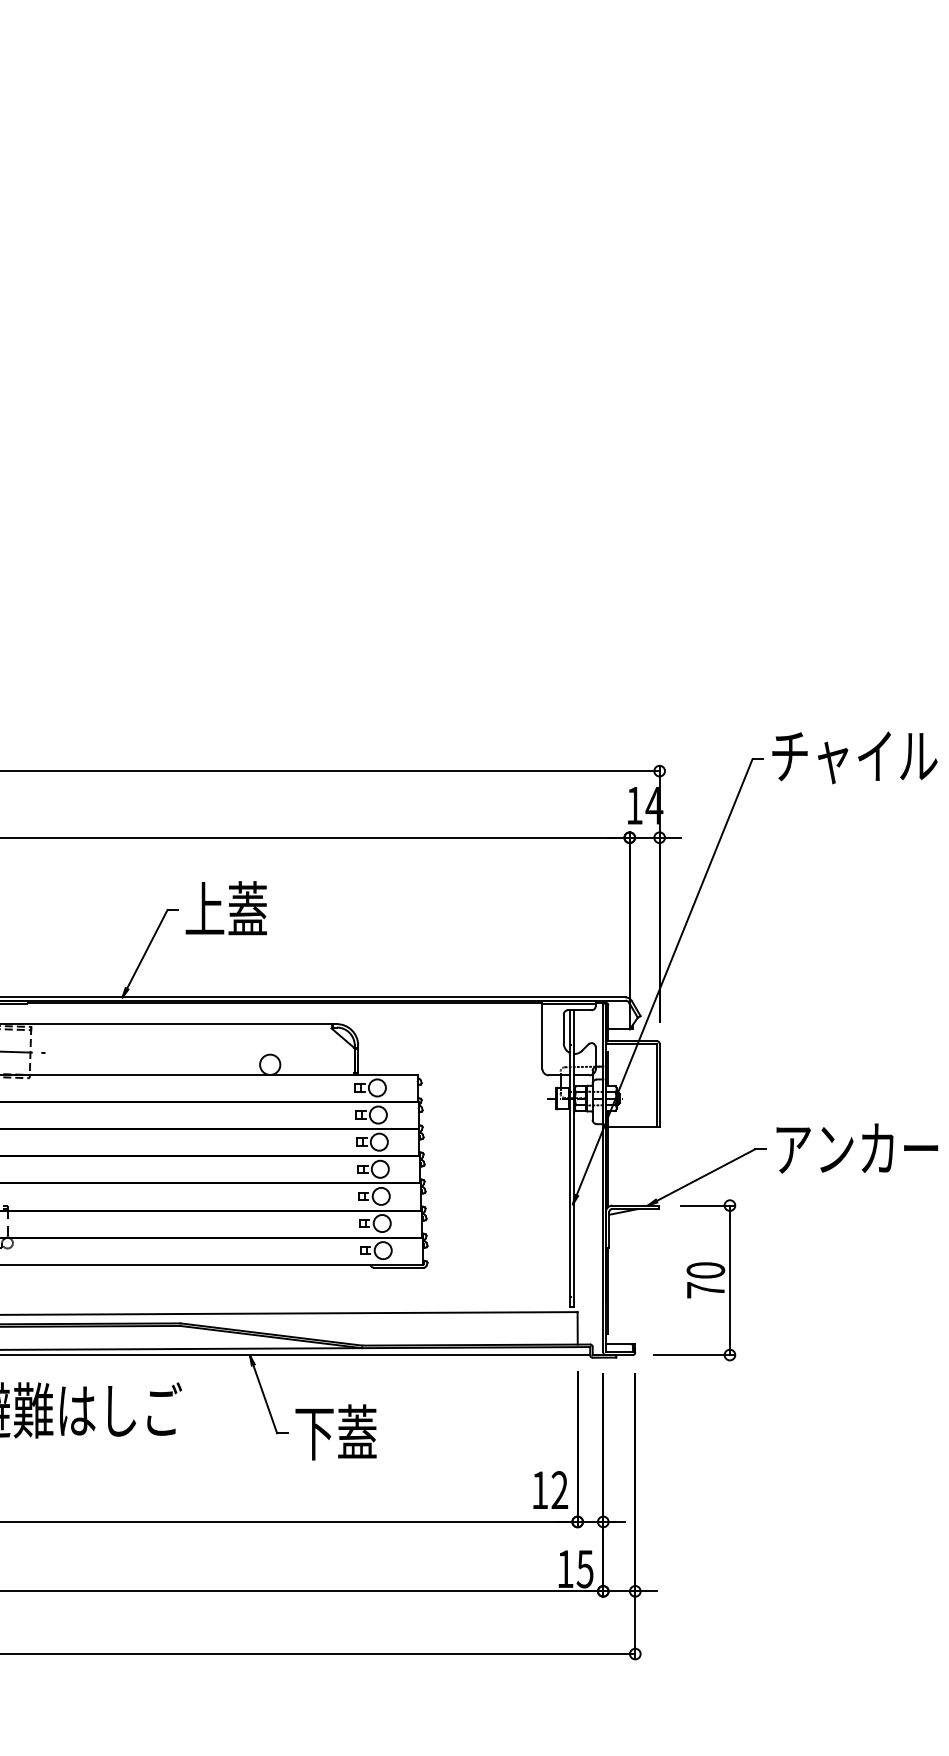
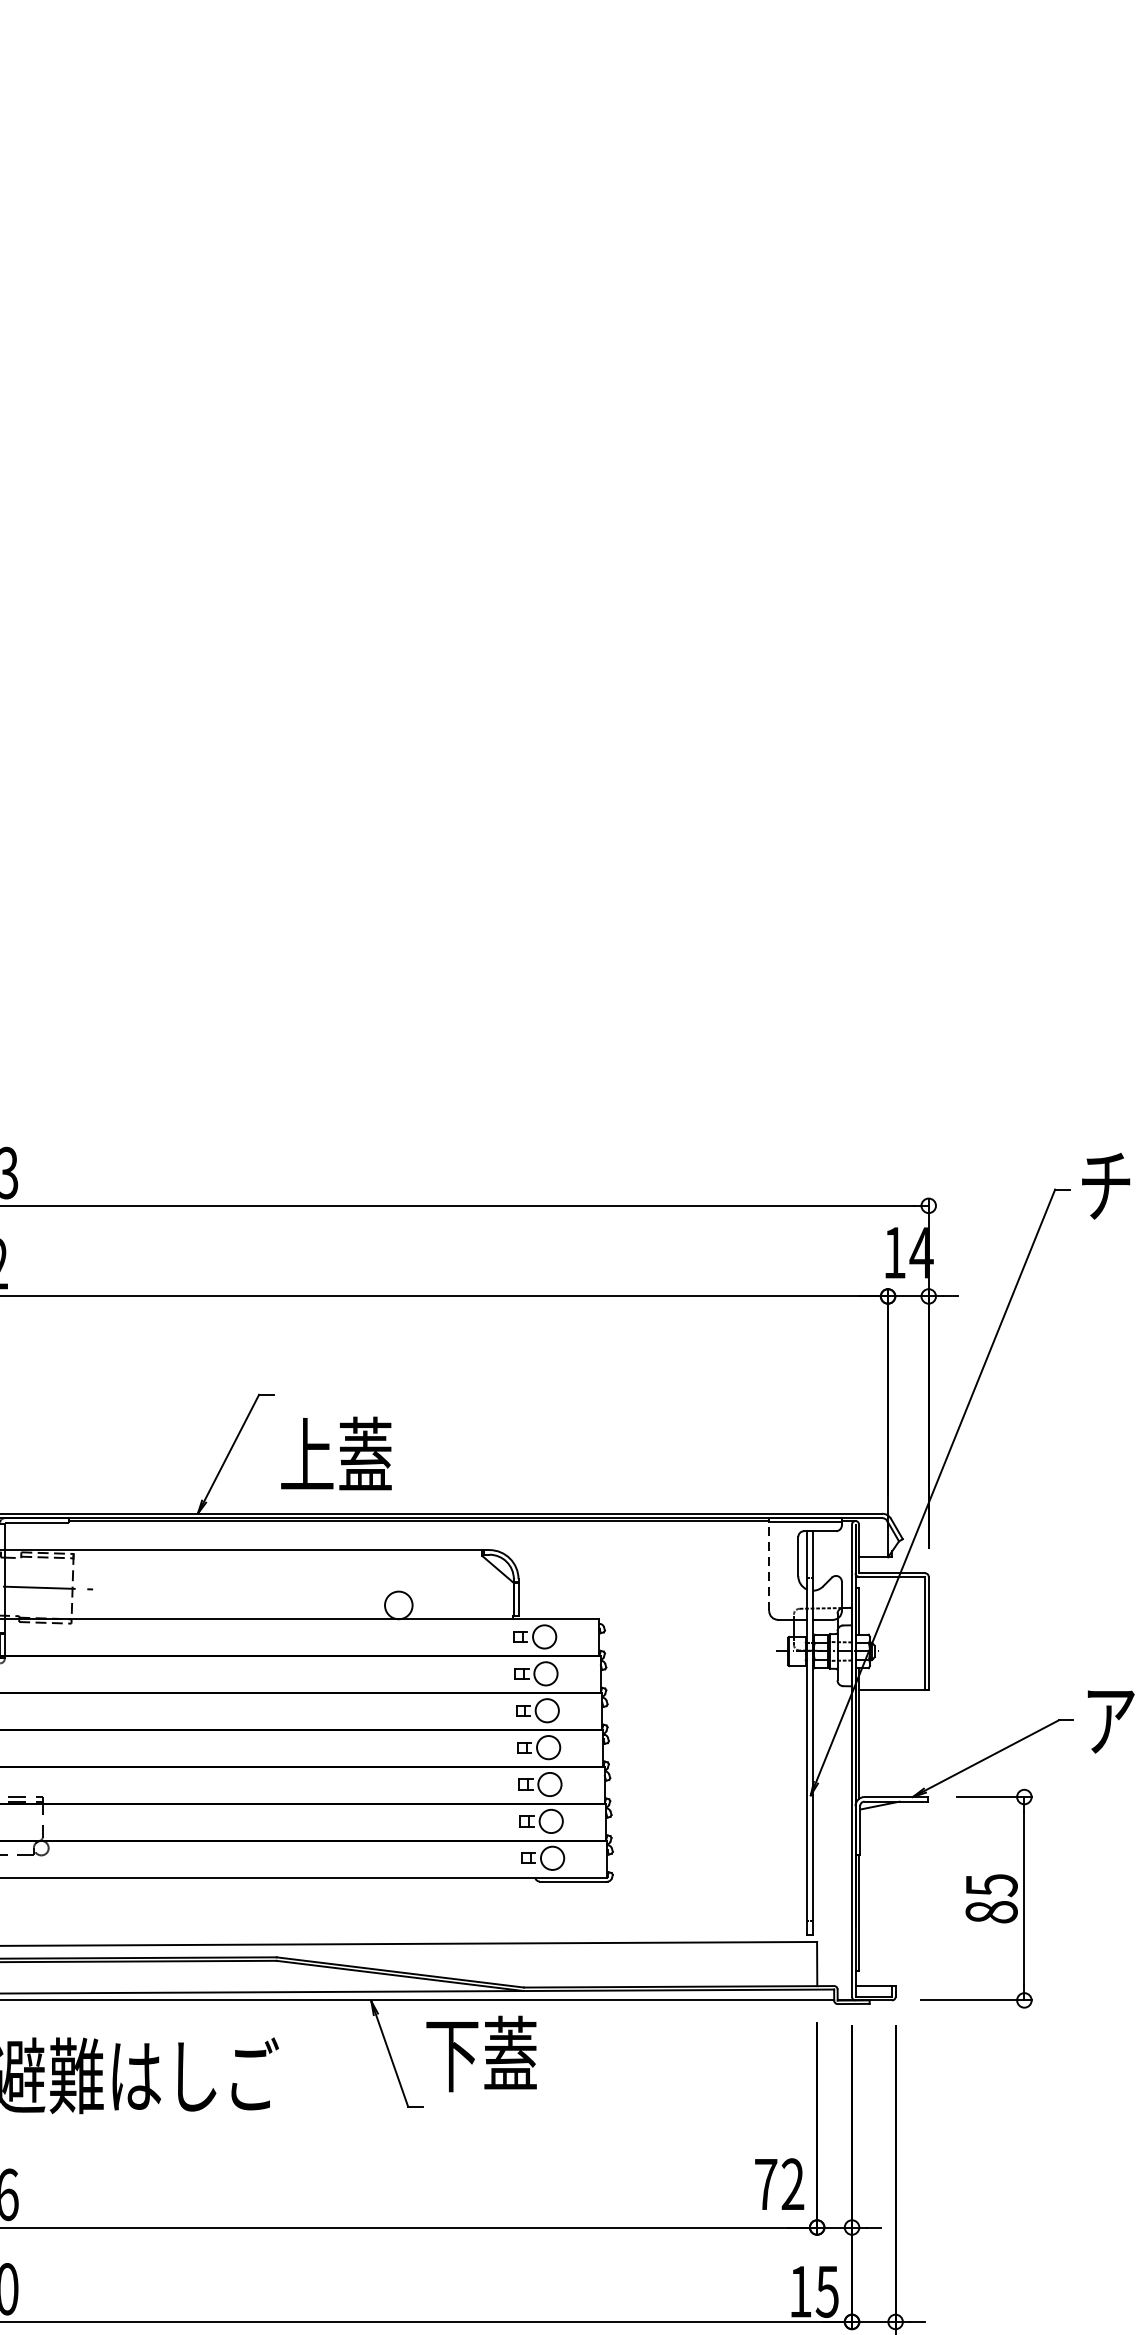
text: (225, 908) -> (335, 1453), moved
line: (542, 1034) -> (769, 1564), solid -> dashed
text: (705, 1280) -> (991, 1898), 70 -> 85
text: (335, 1432) -> (480, 2054), moved
text: (540, 1489) -> (766, 2183), 12 -> 72

